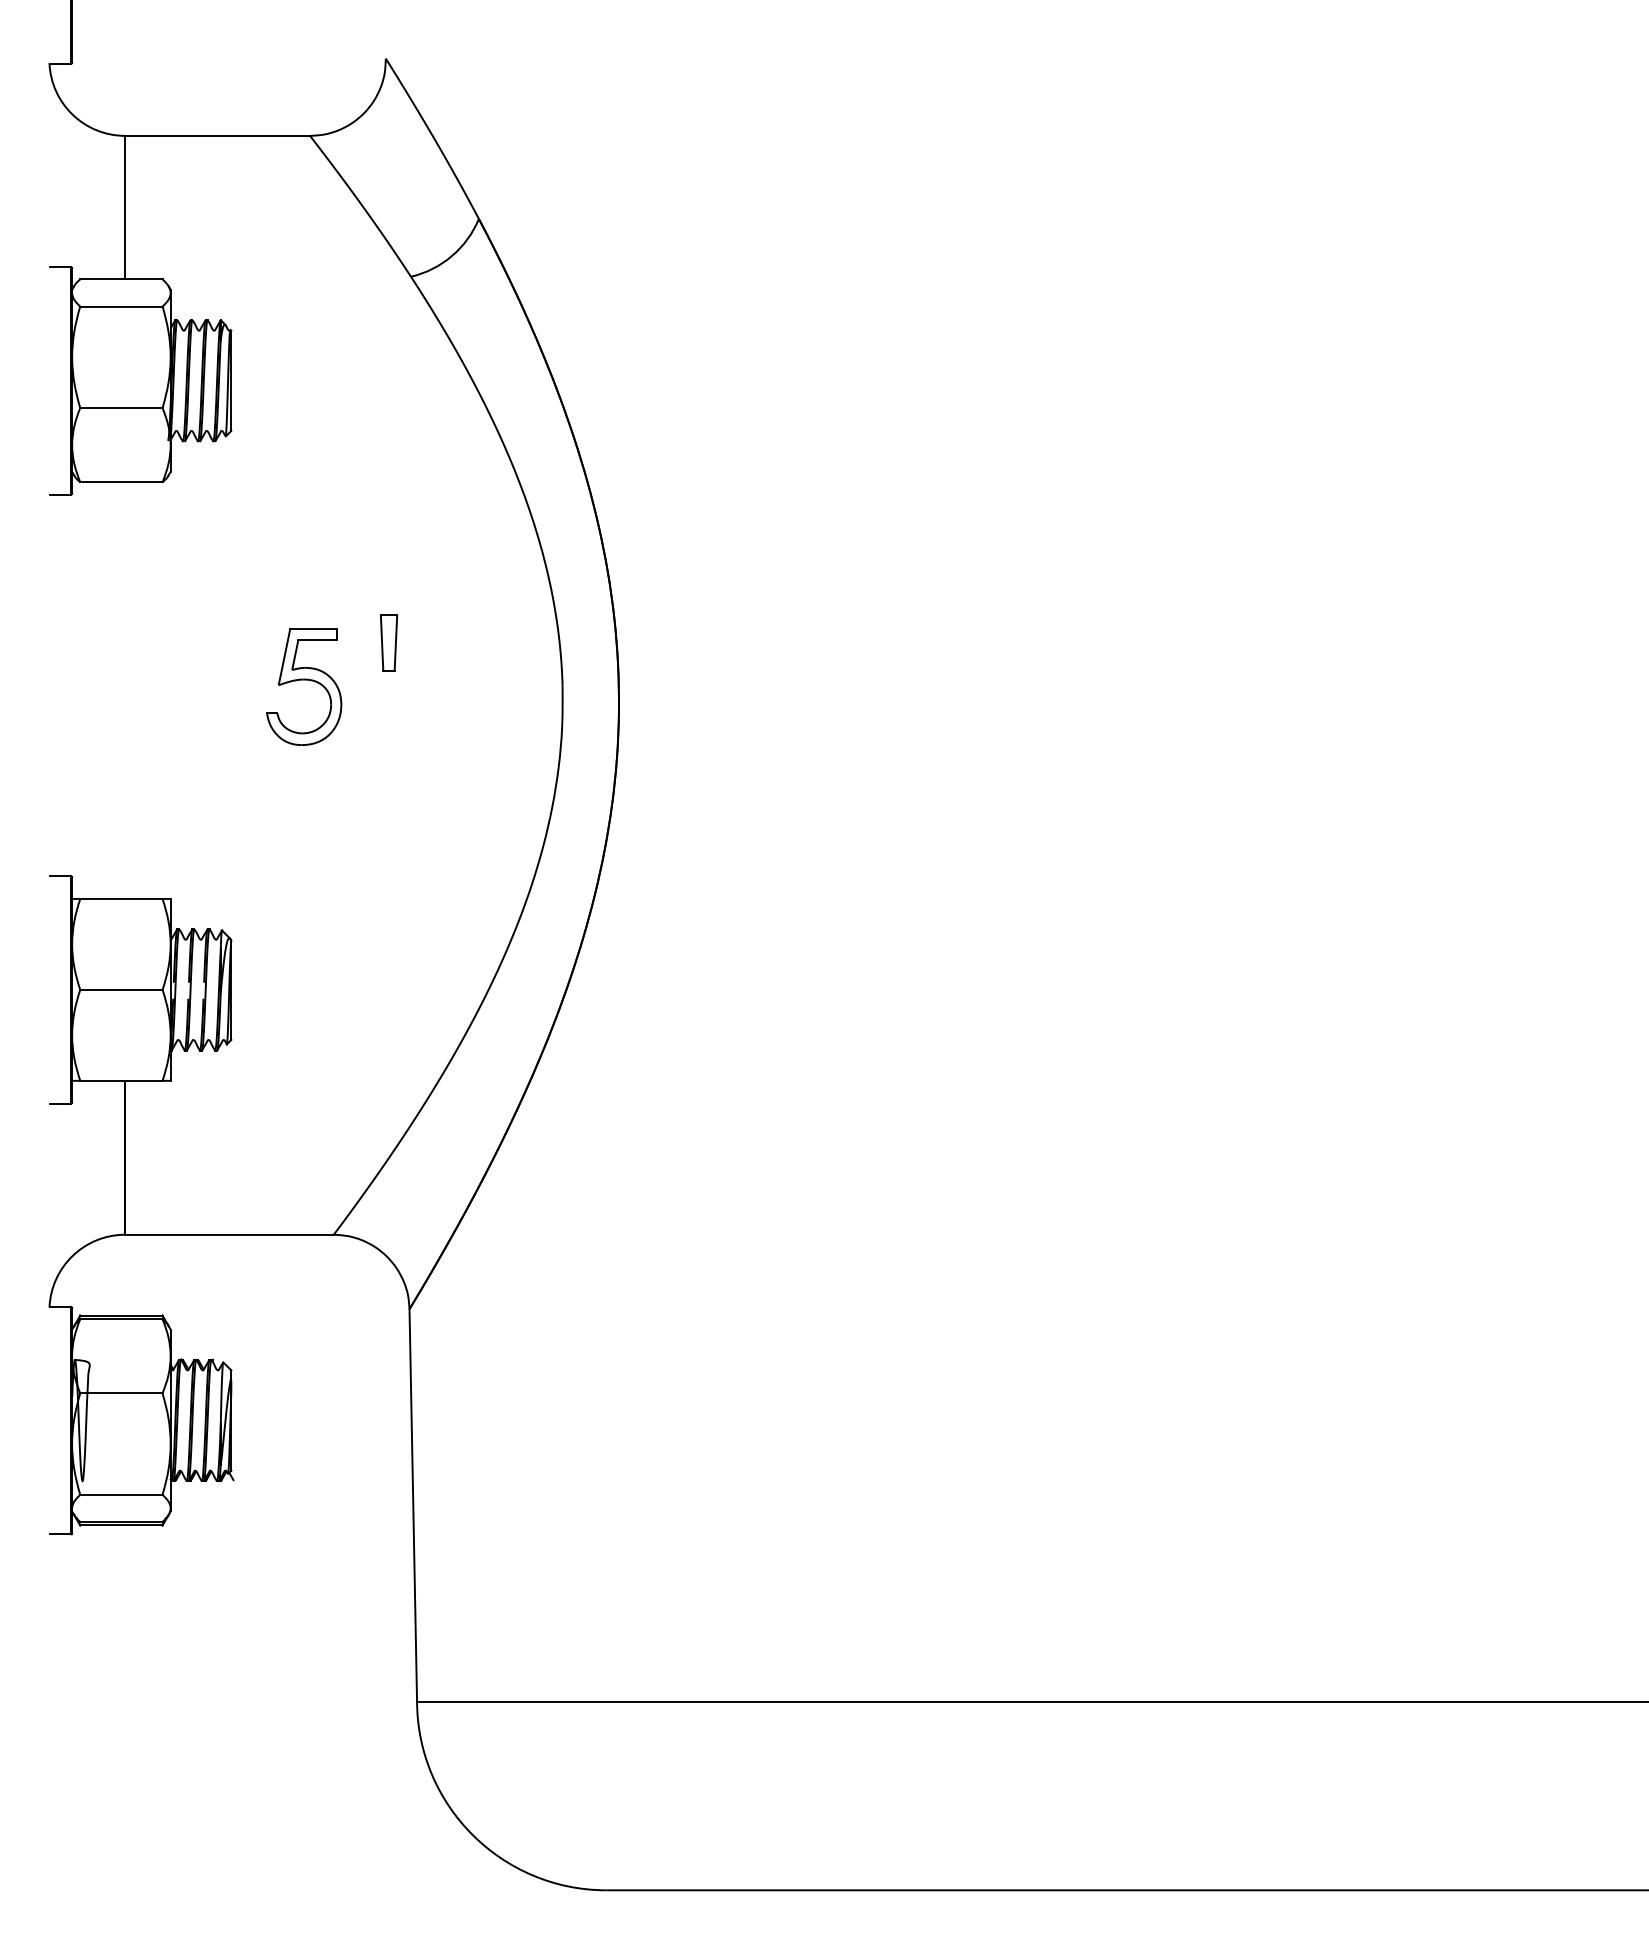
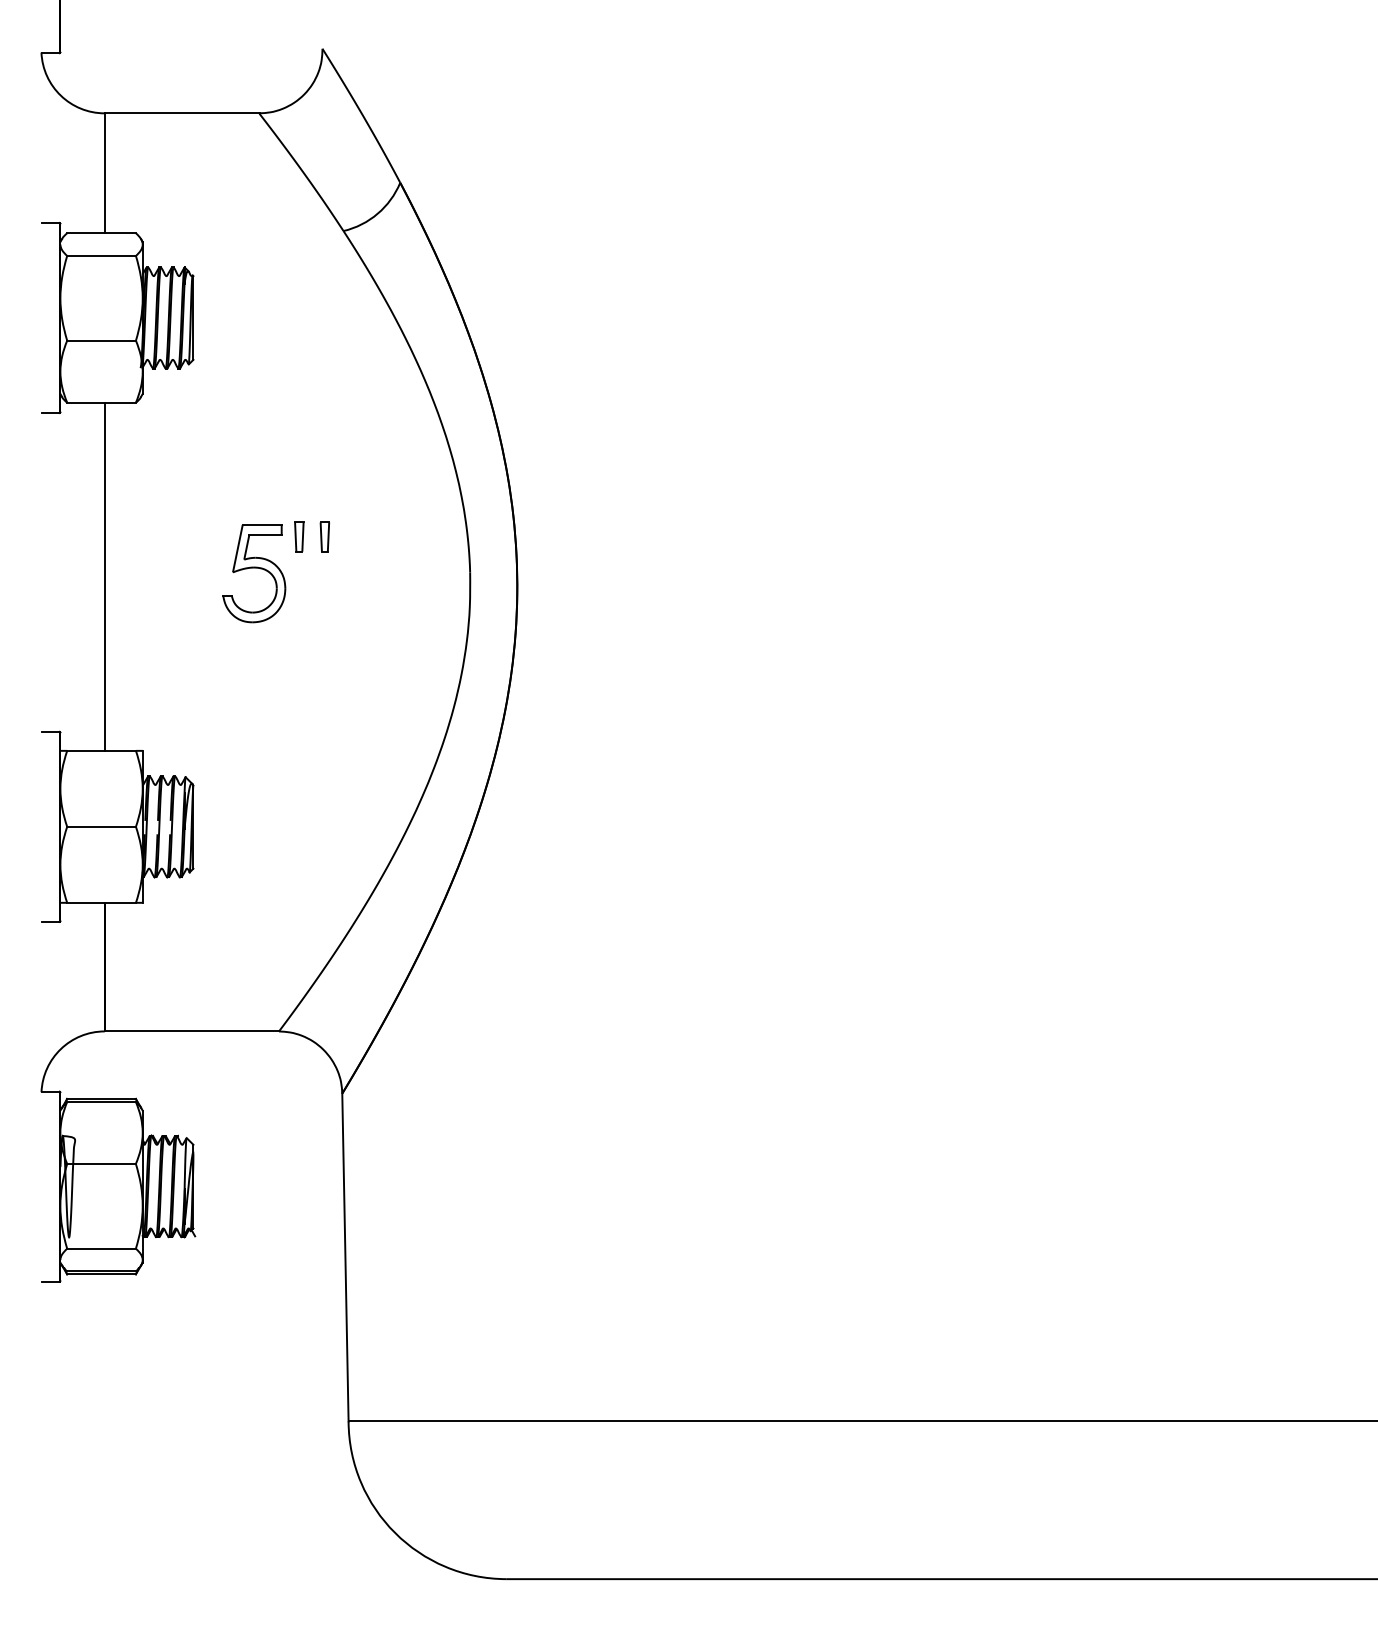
part: (358, 642) -> (299, 536), added
part: (388, 642) -> (324, 536), size x0.62
line: (124, 690) -> (104, 576), added

